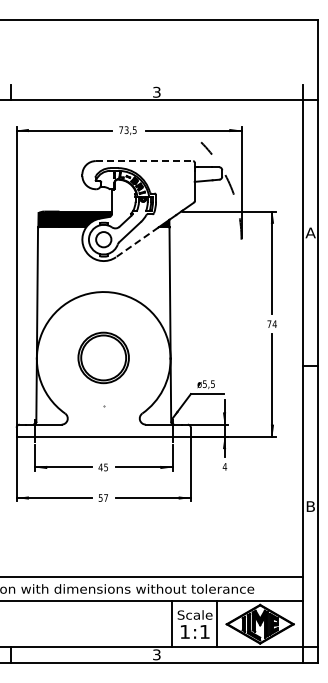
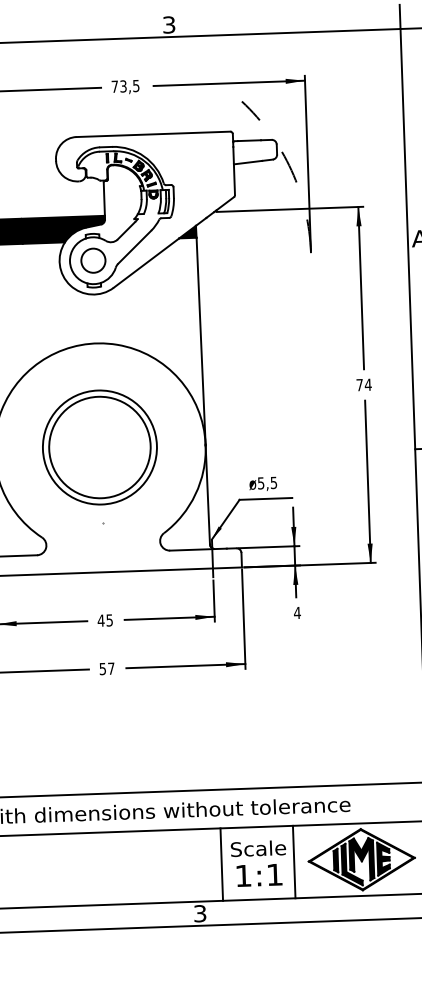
line: (144, 161) -> (153, 134), dashed -> solid
line: (137, 242) -> (146, 263), dashed -> solid
part: (103, 357) -> (99, 446), size x1.43

